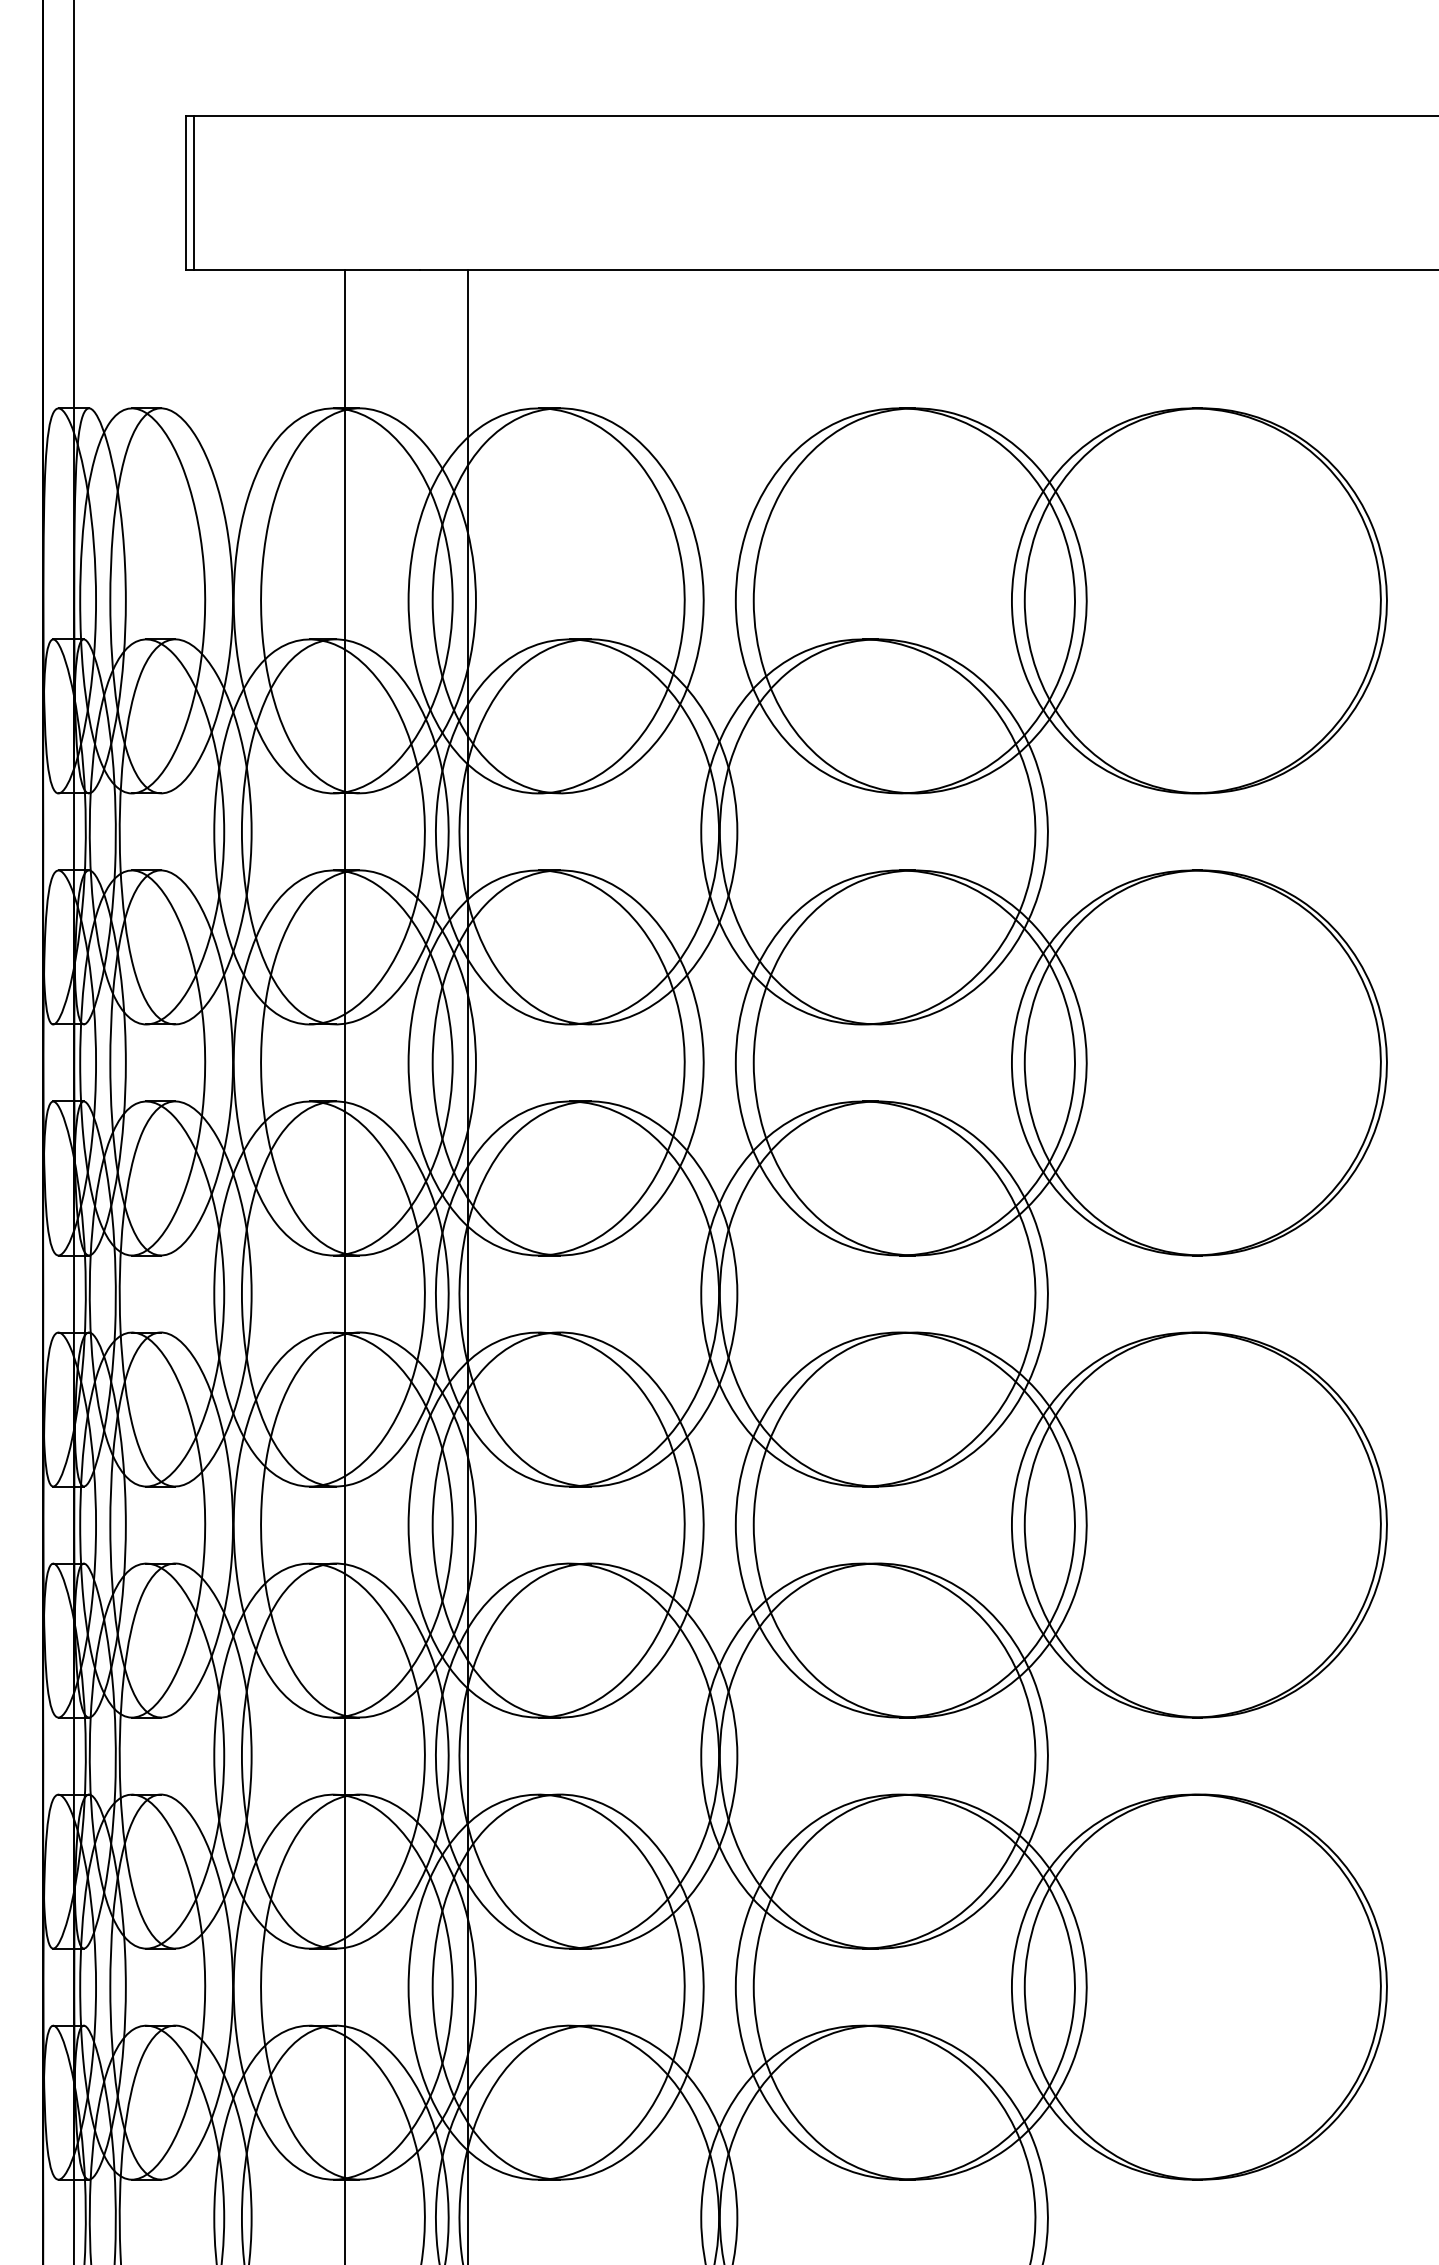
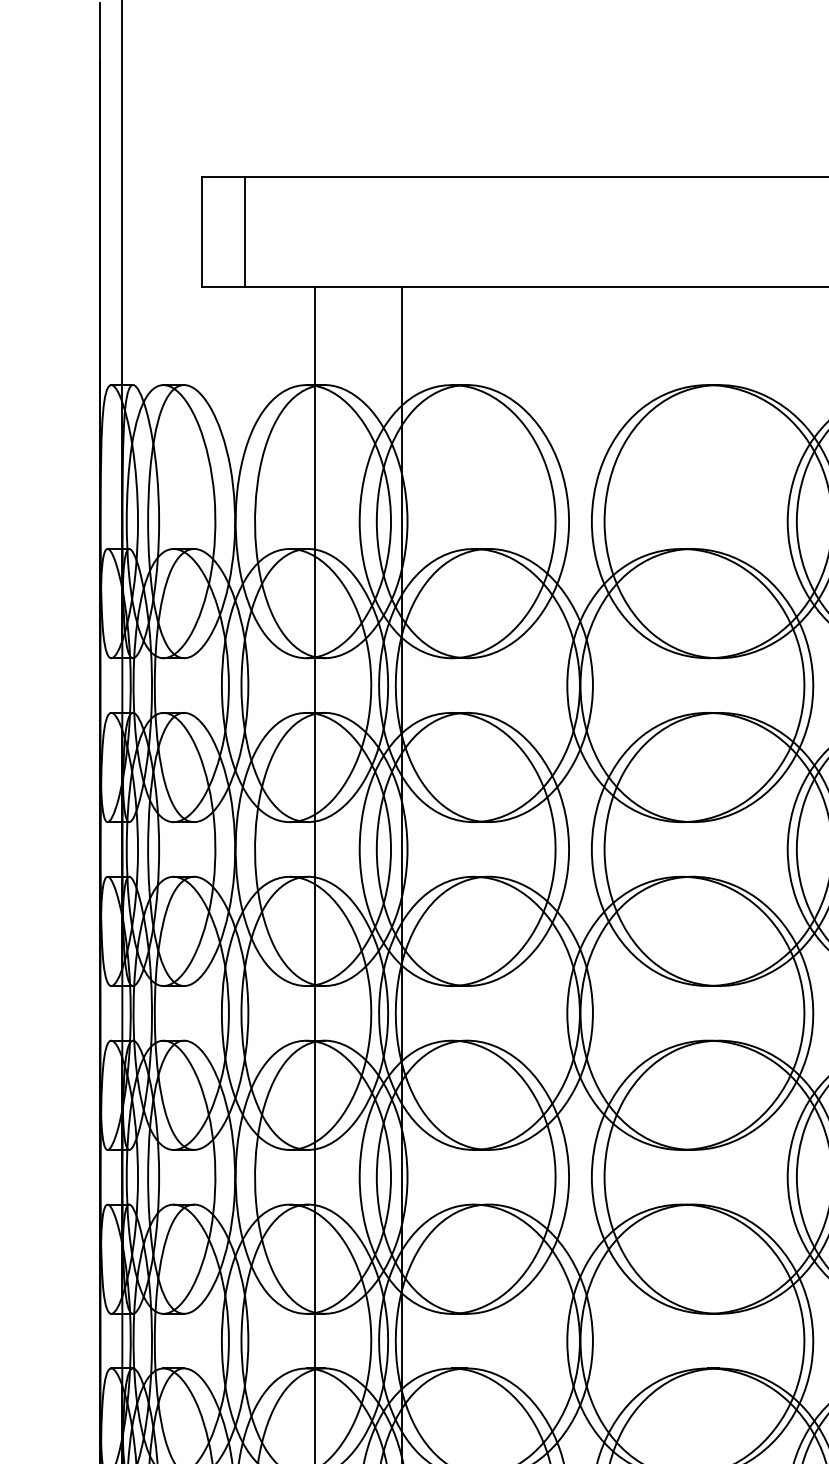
line: (194, 192) -> (245, 231), moved

